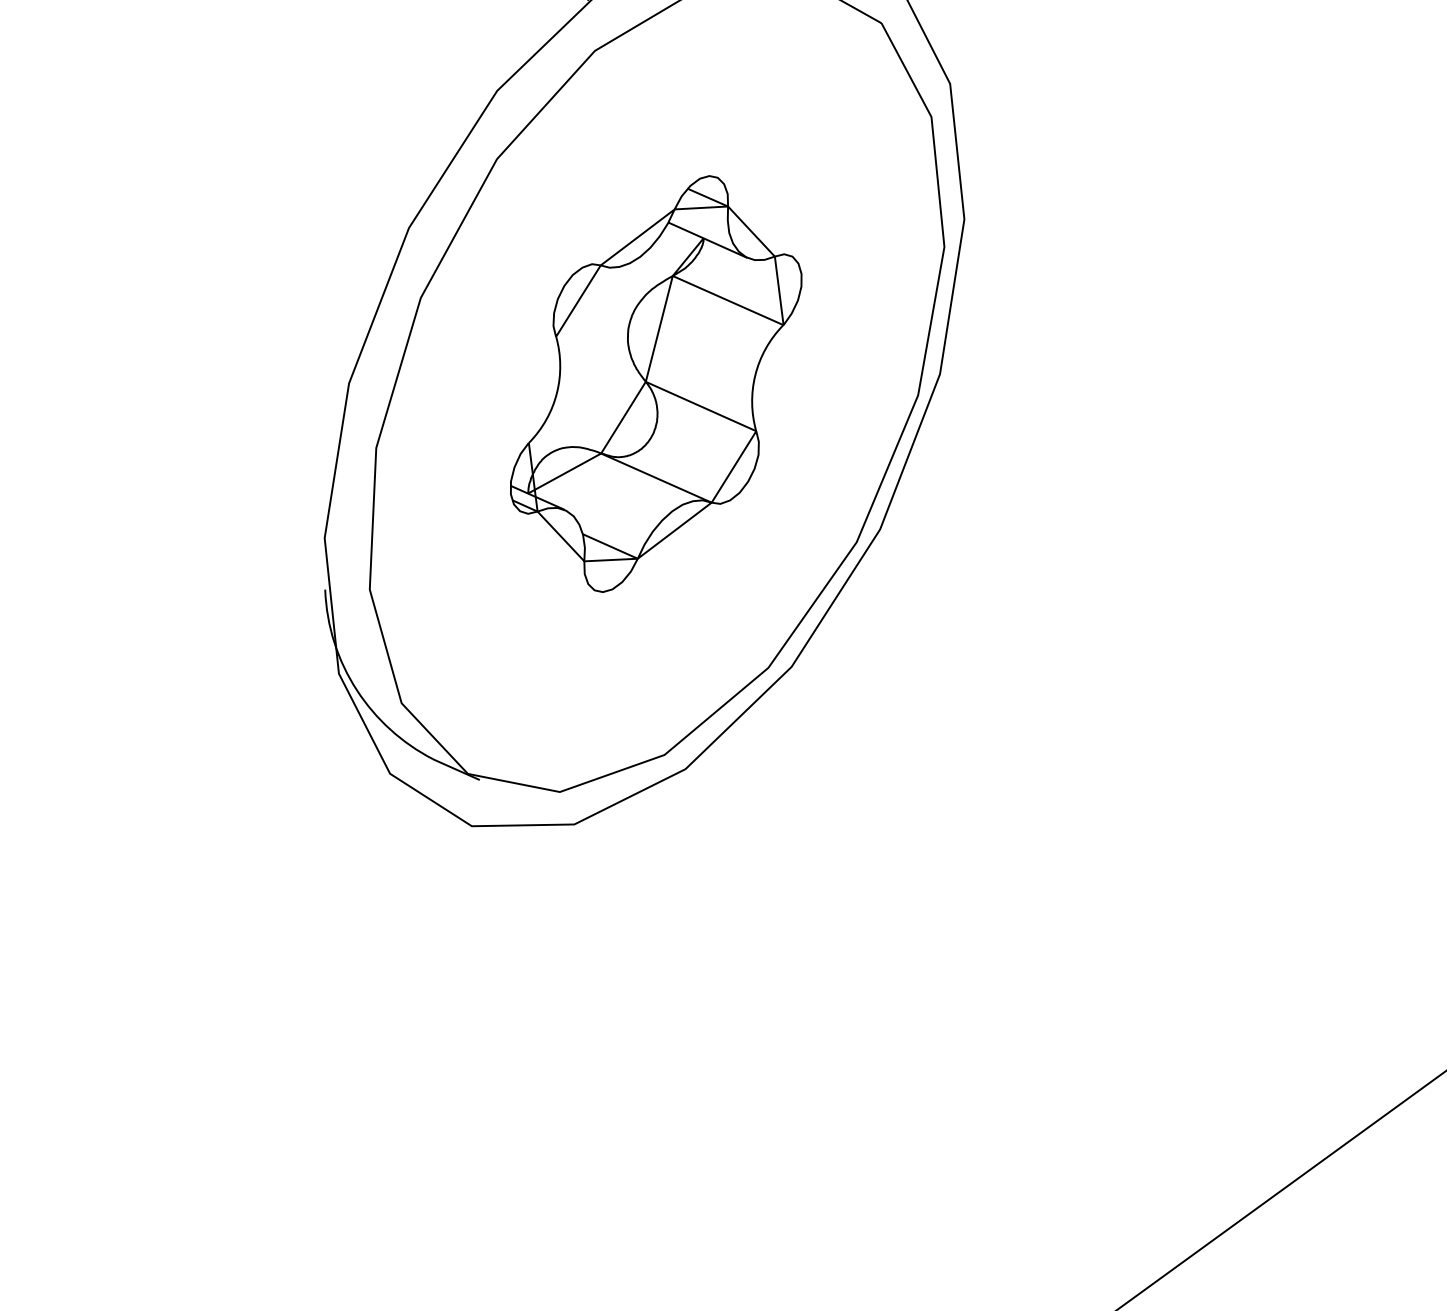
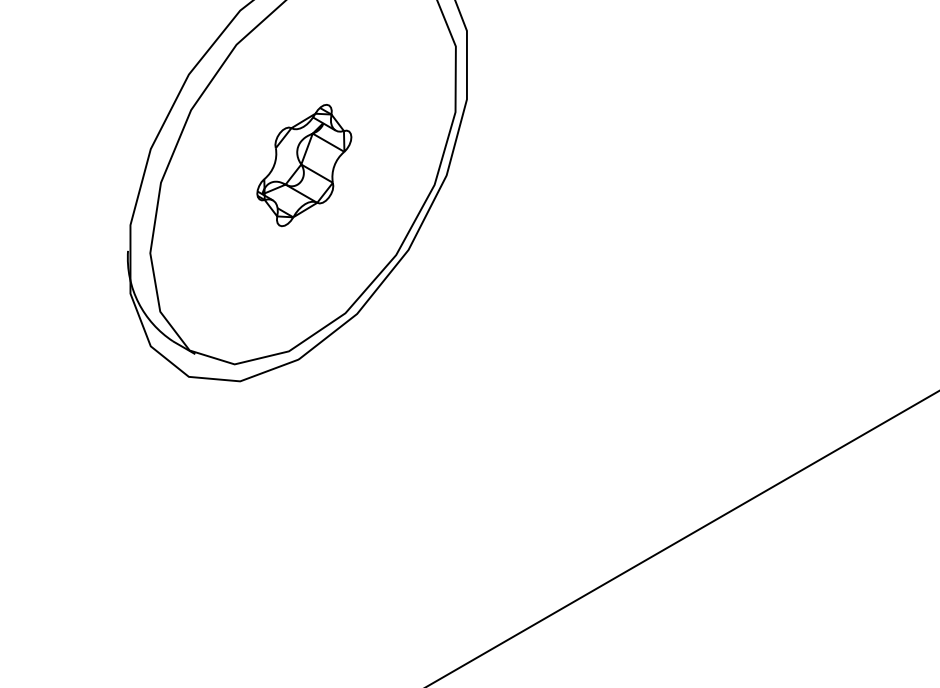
part: (656, 383) -> (304, 165), size x0.6

